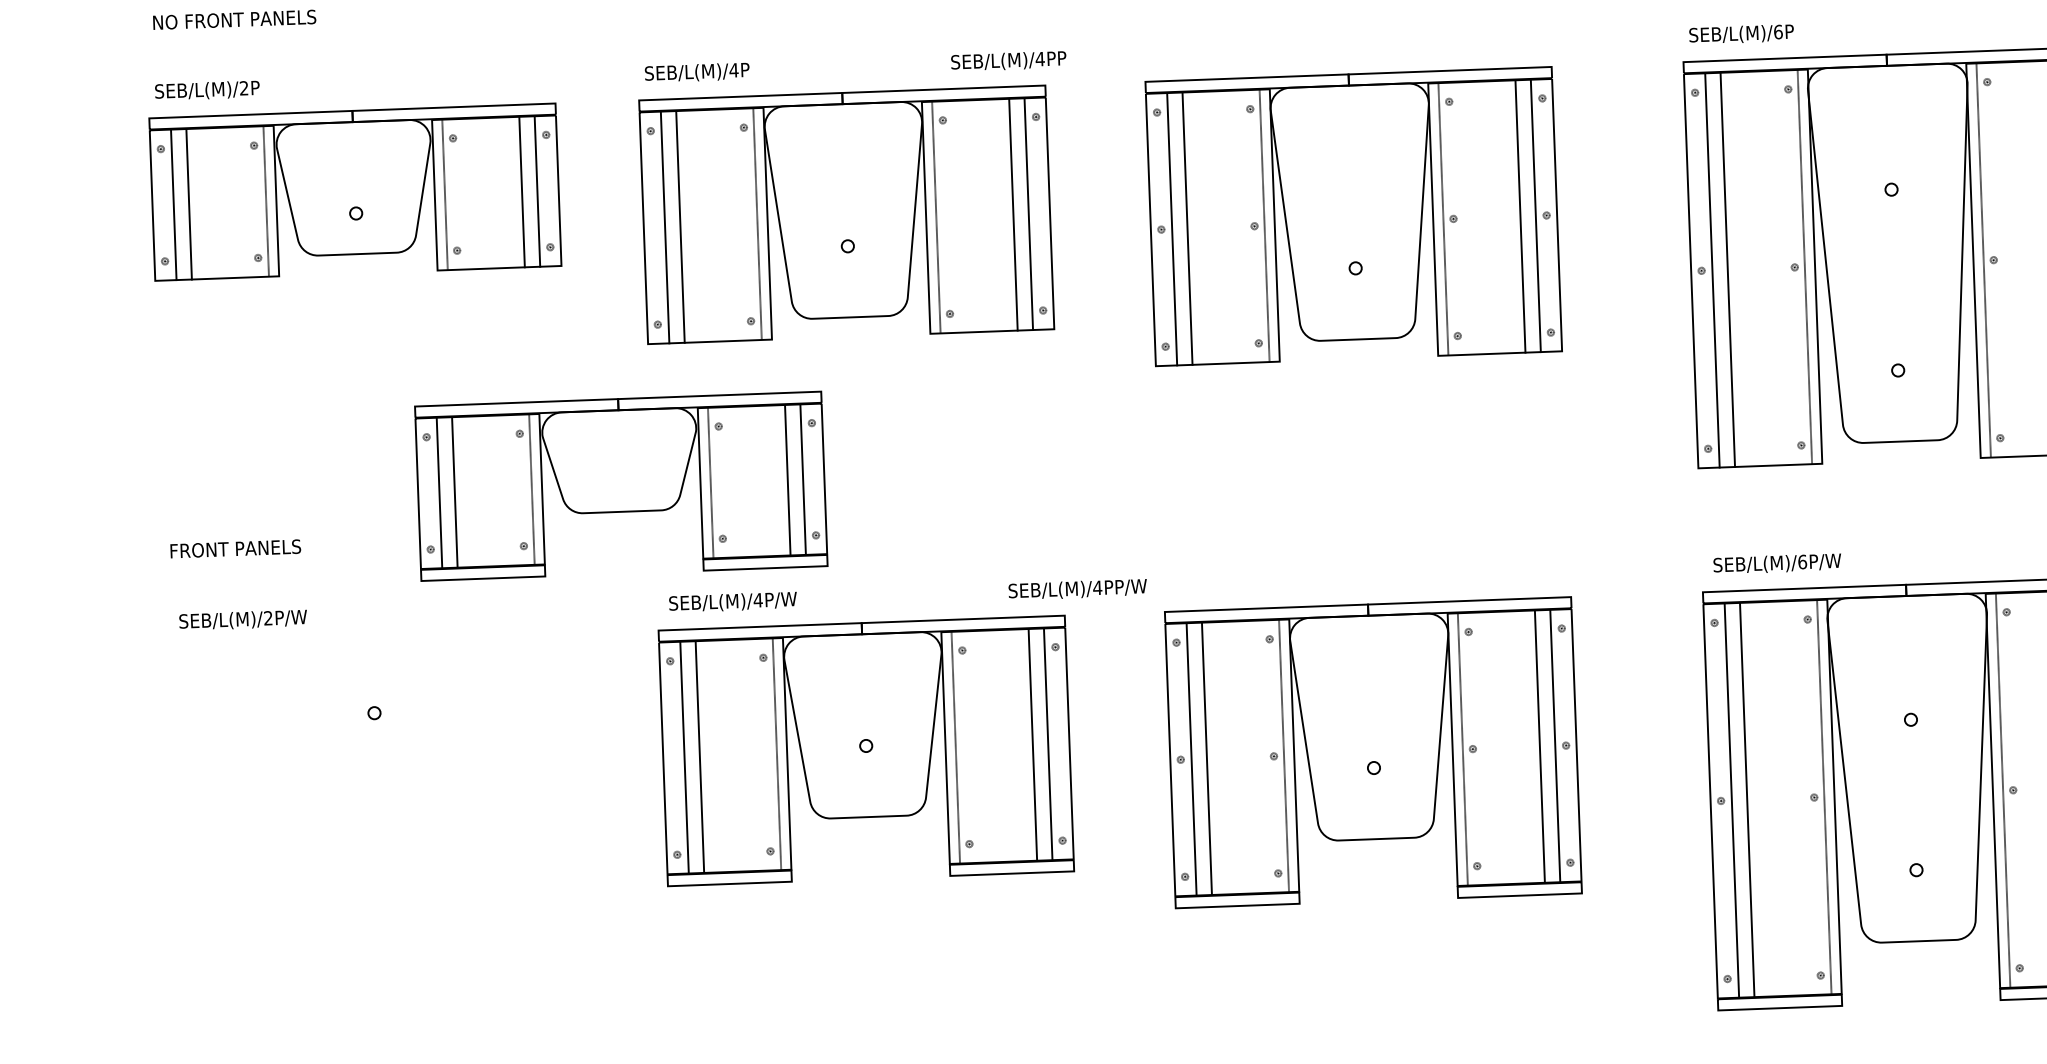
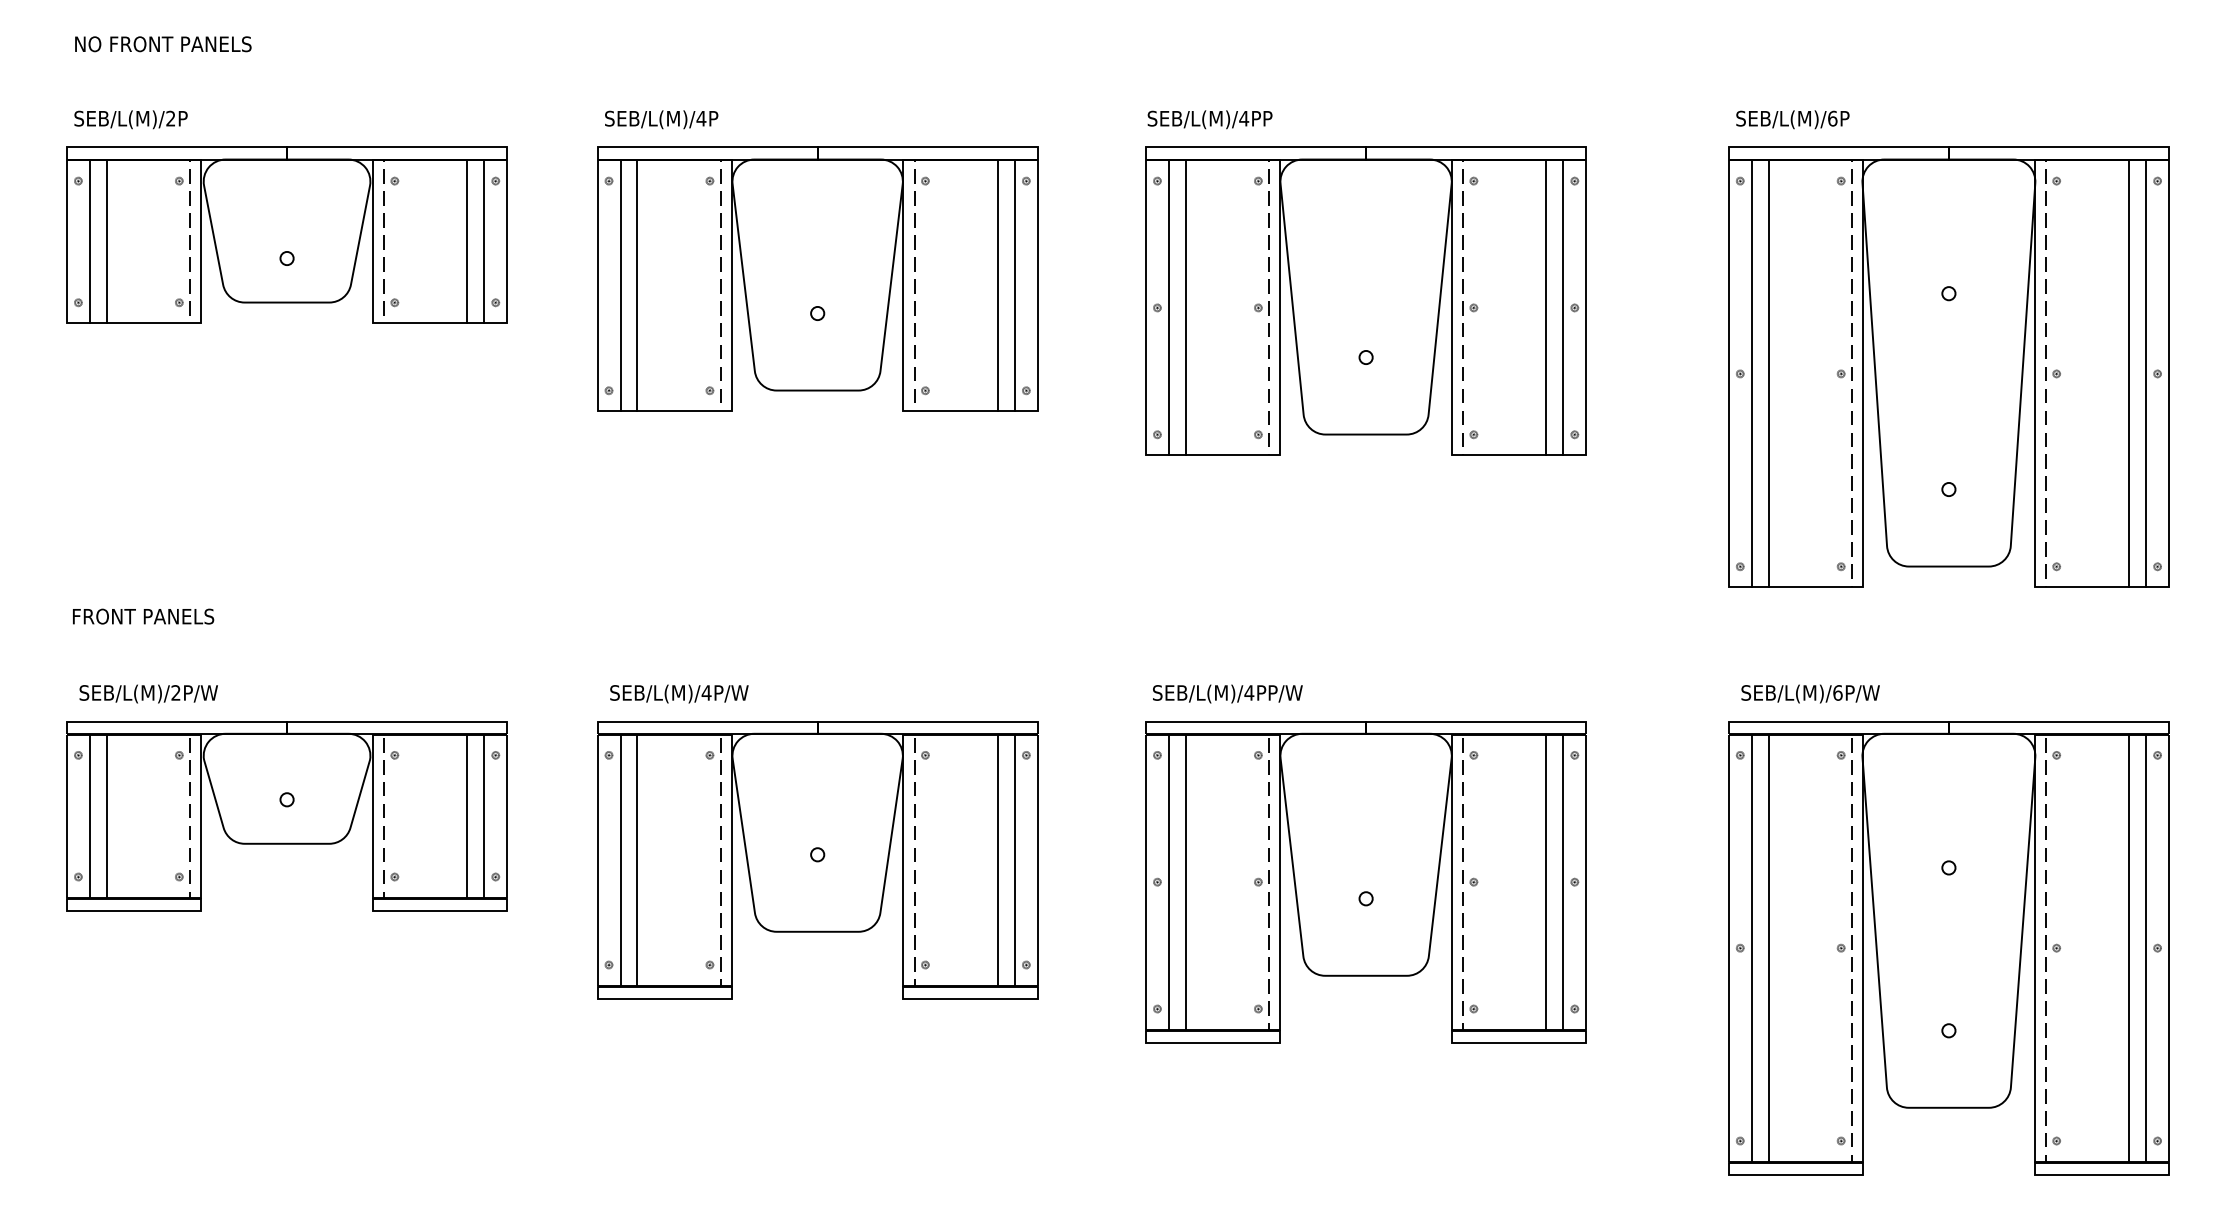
text: (1008, 61) -> (1209, 119), moved
part: (620, 486) -> (286, 816), moved
text: (1077, 589) -> (1227, 693), moved

